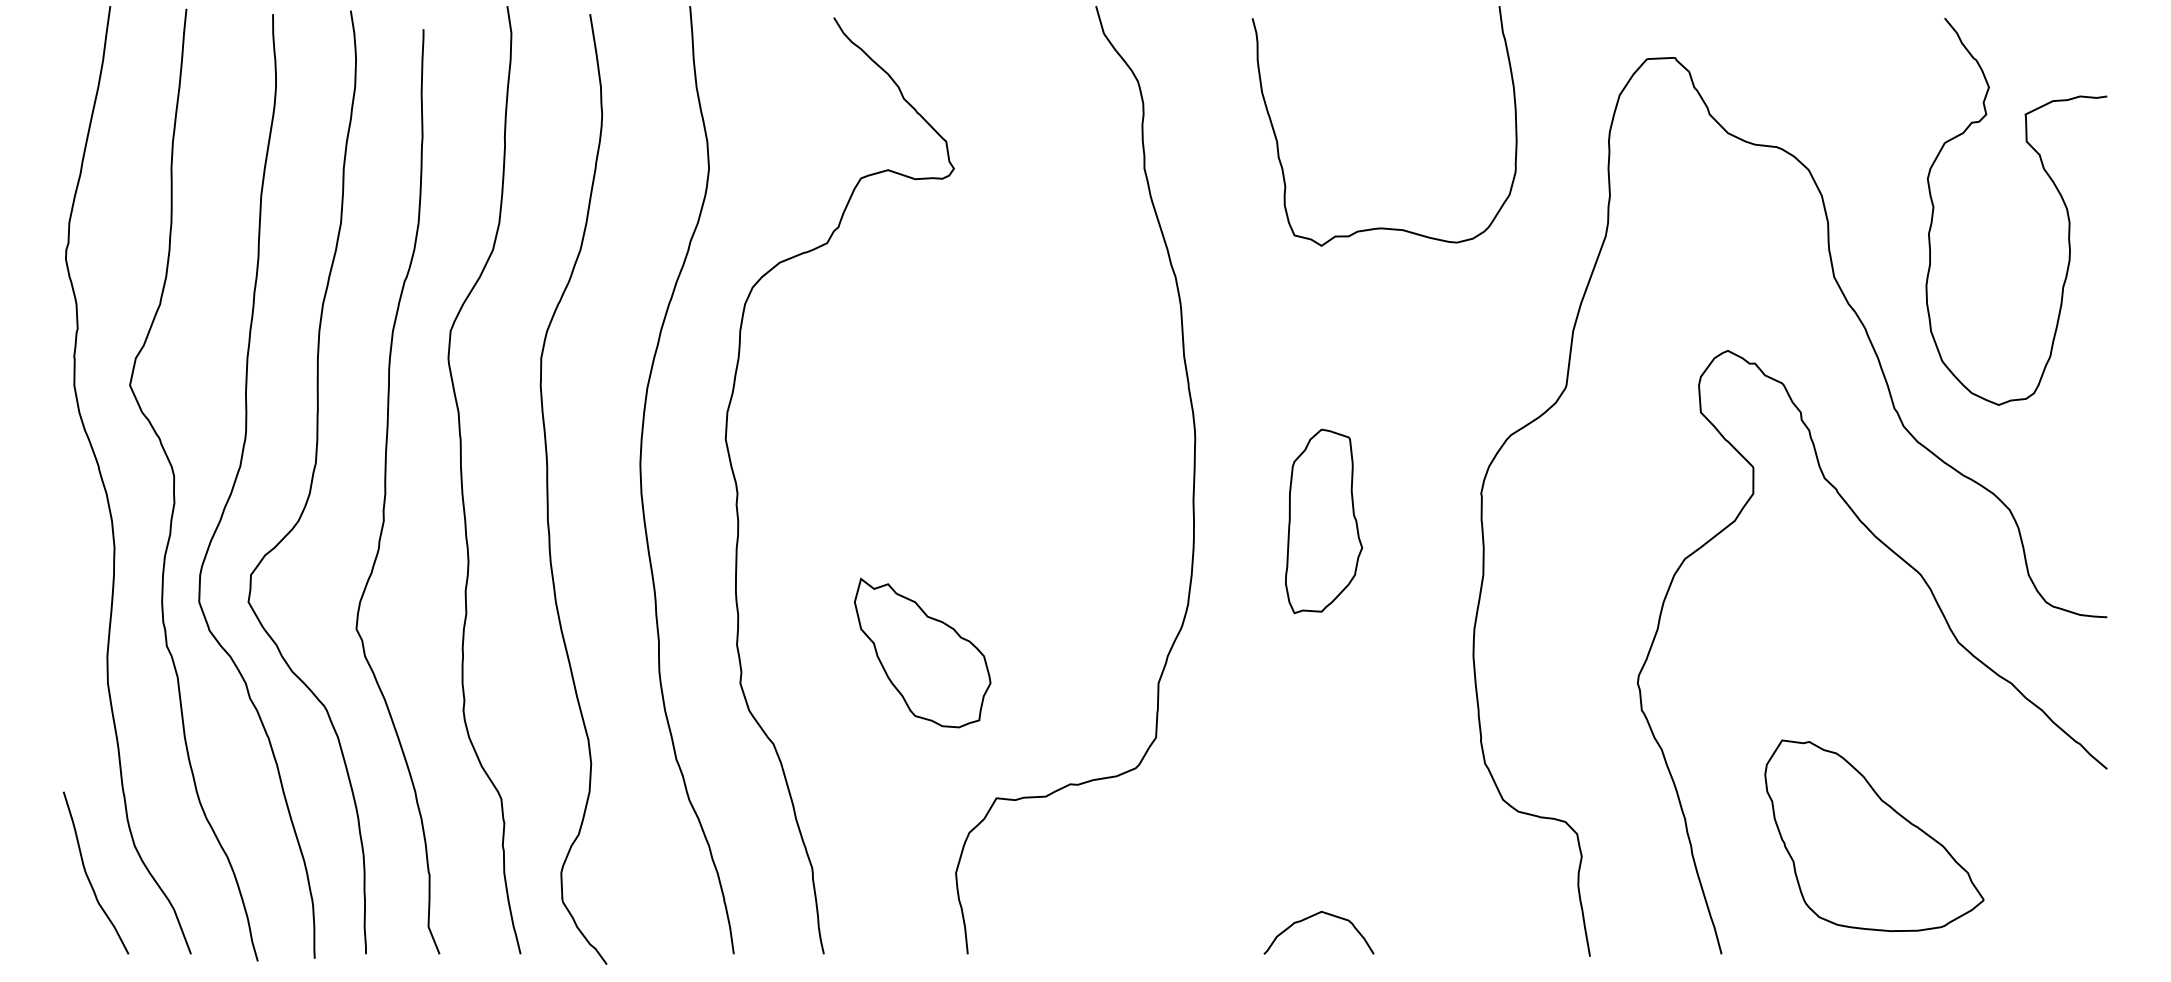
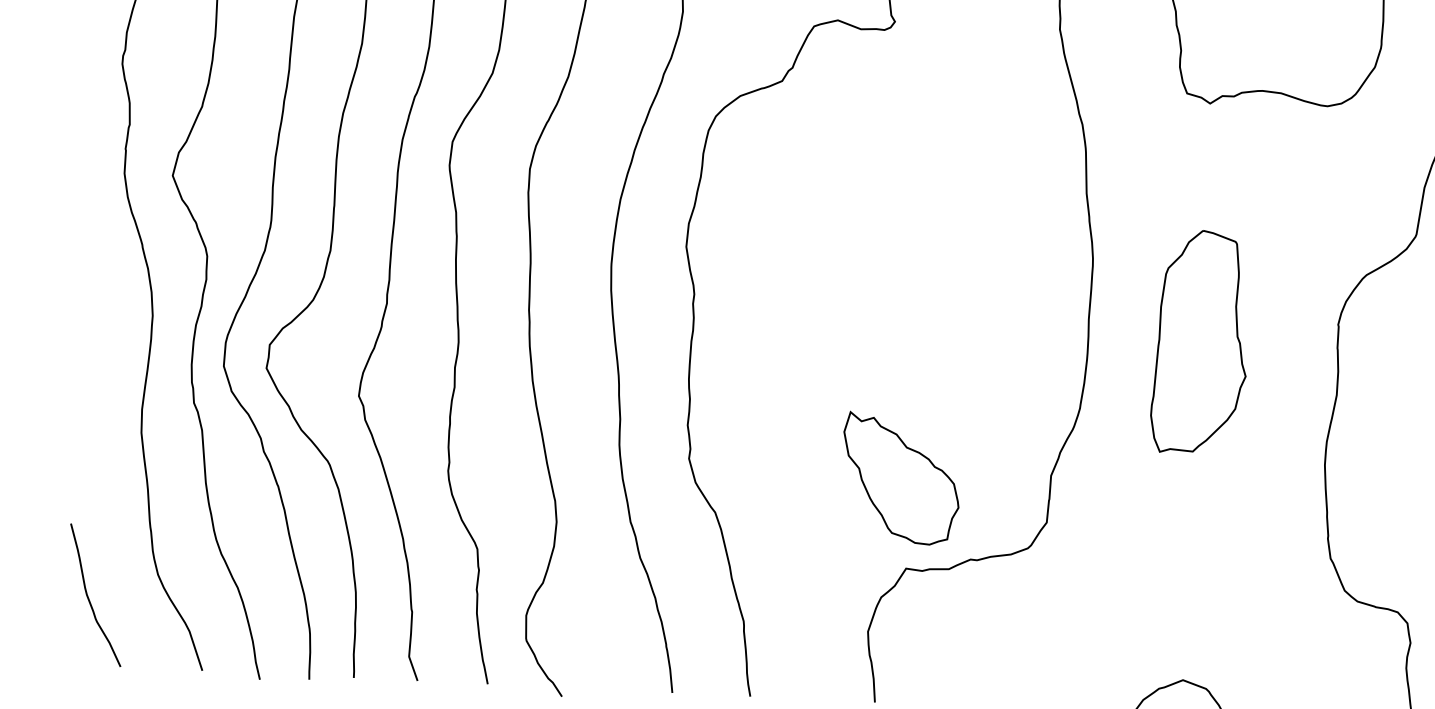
part: (1324, 521) -> (1201, 342), size x1.4
part: (922, 652) -> (900, 478), moved
curve: (87, 873) -> (88, 595), moved

